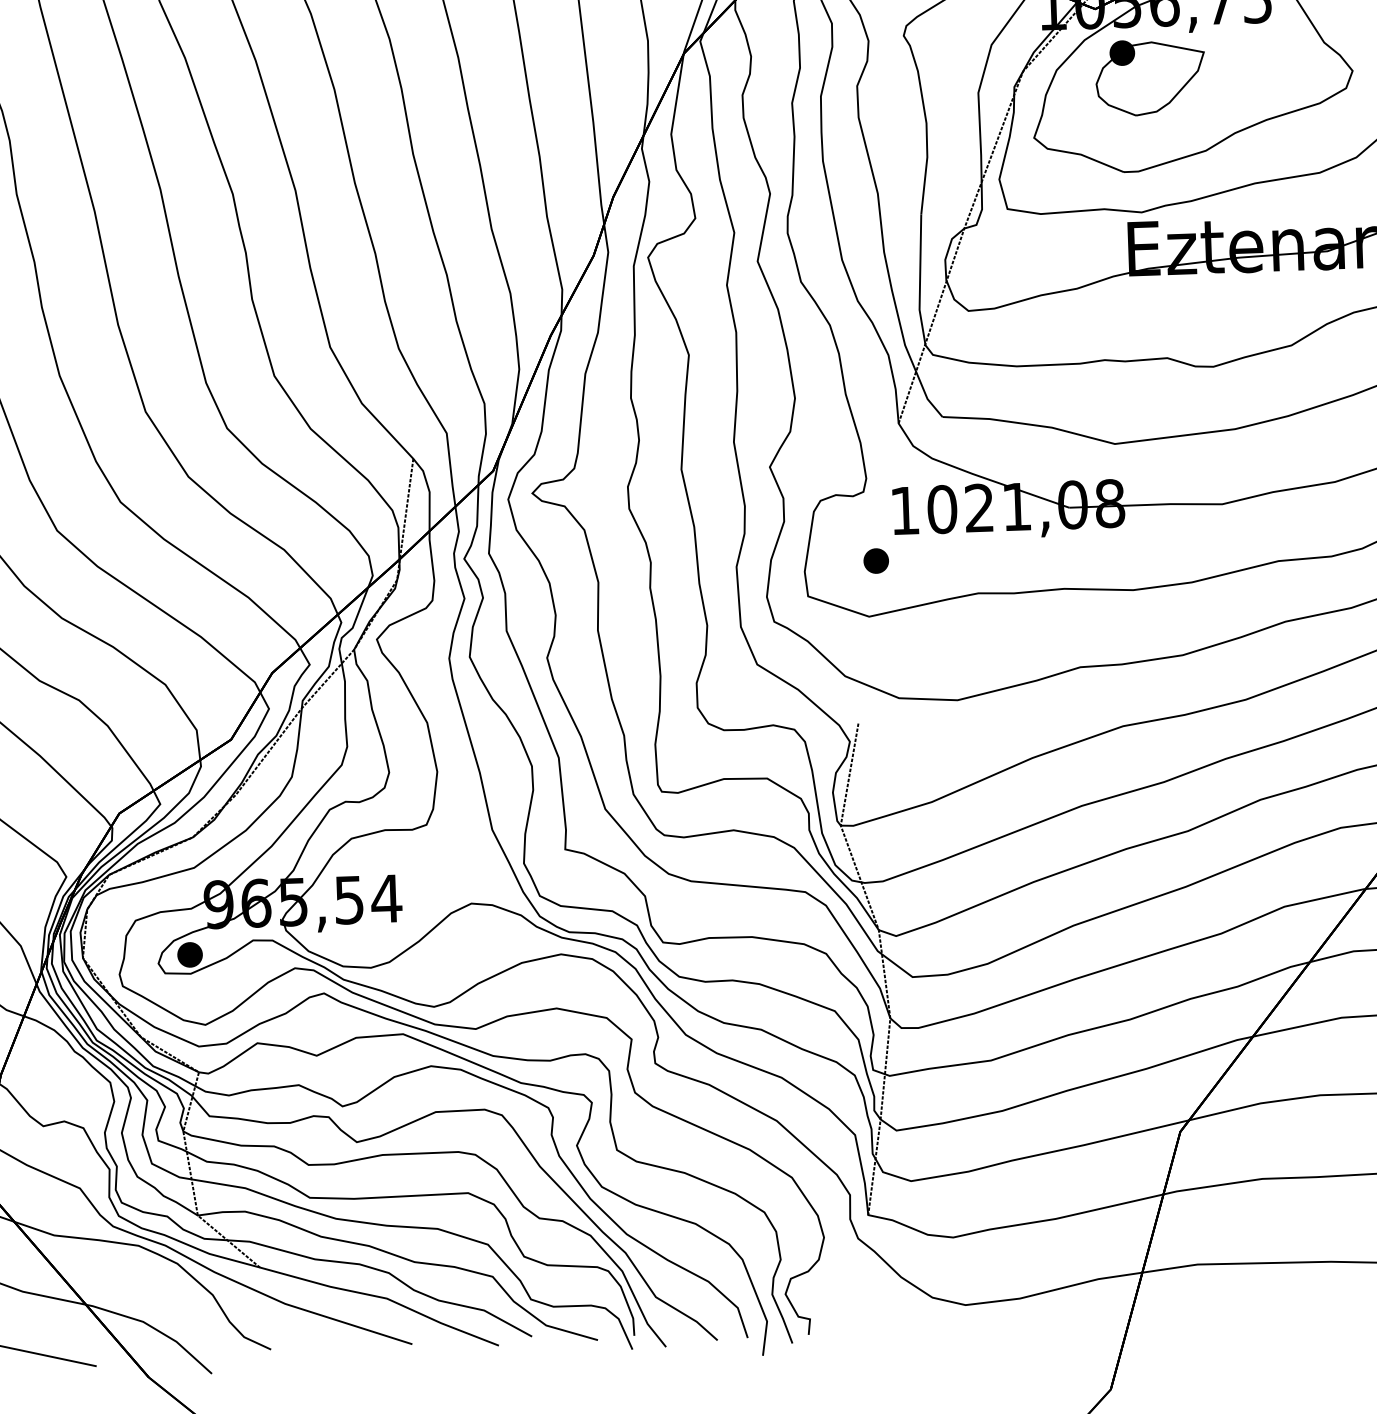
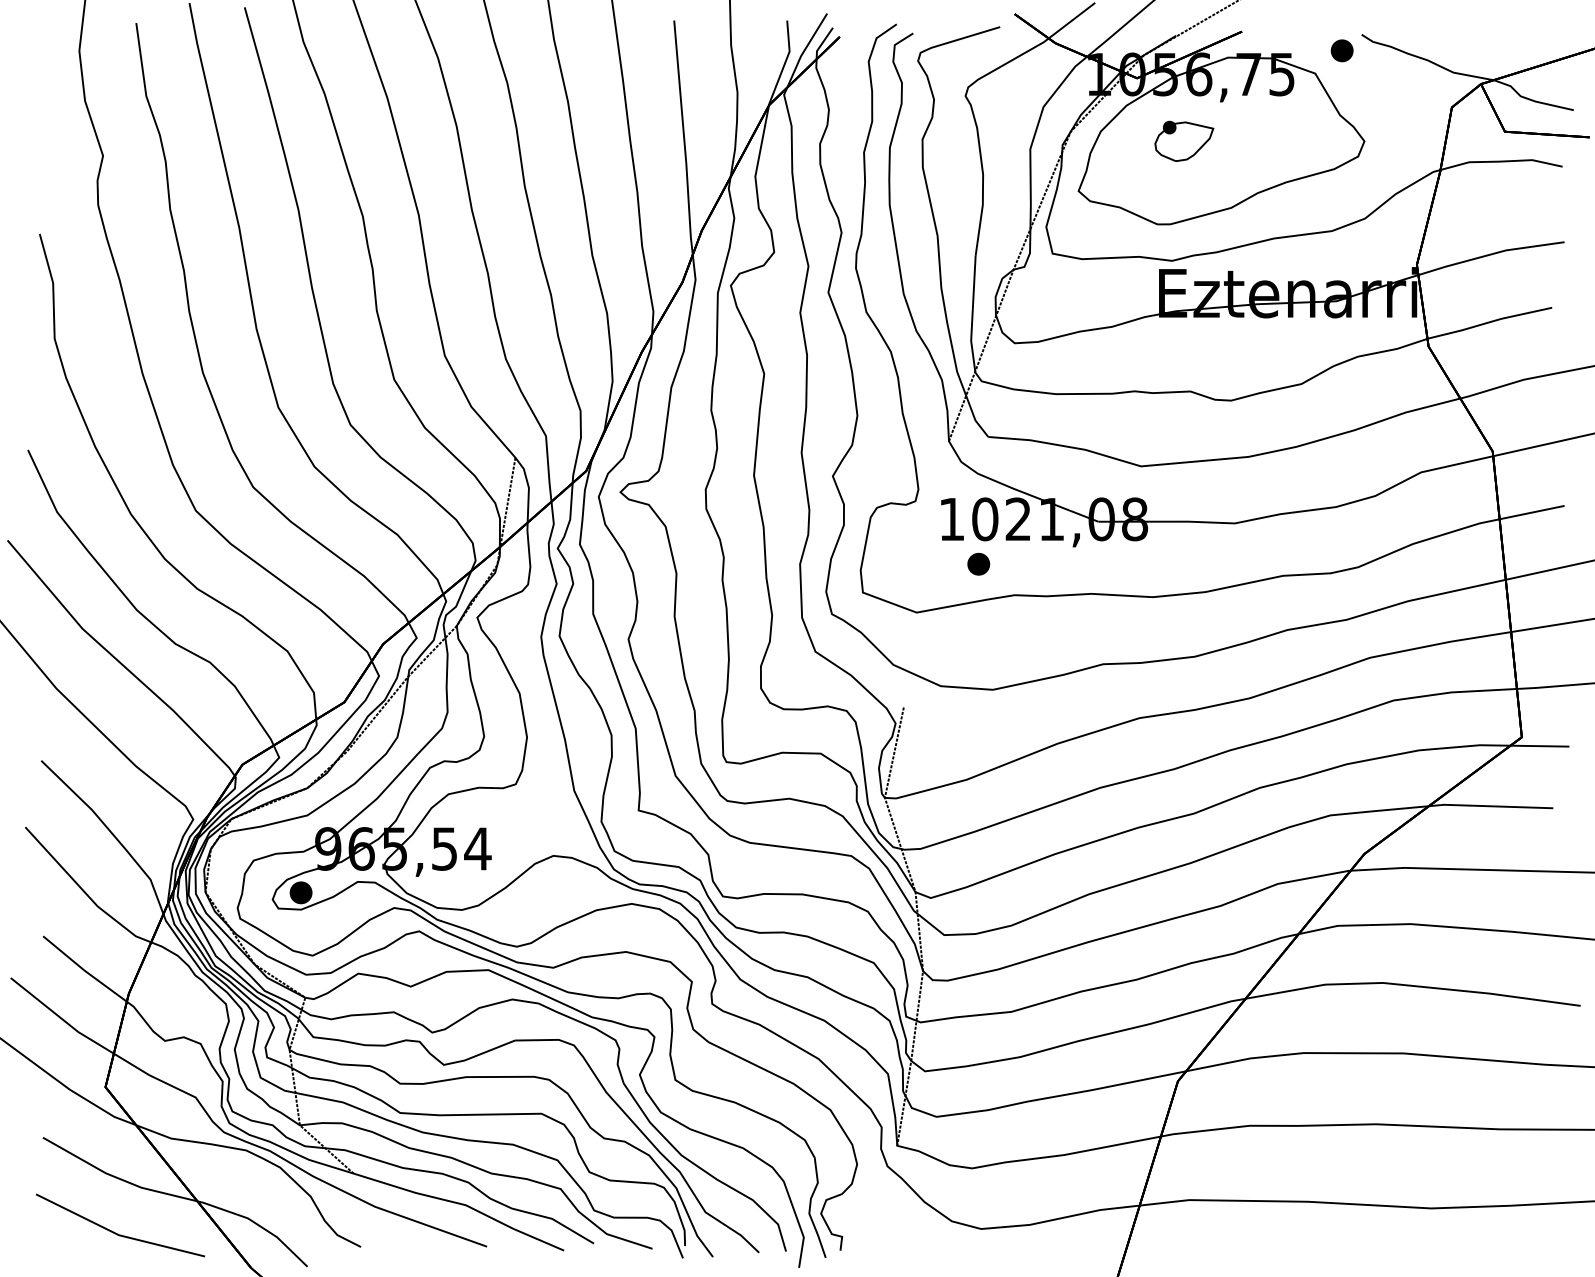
part: (1150, 78) -> (1184, 141), size x0.6
part: (875, 560) -> (978, 563), moved

